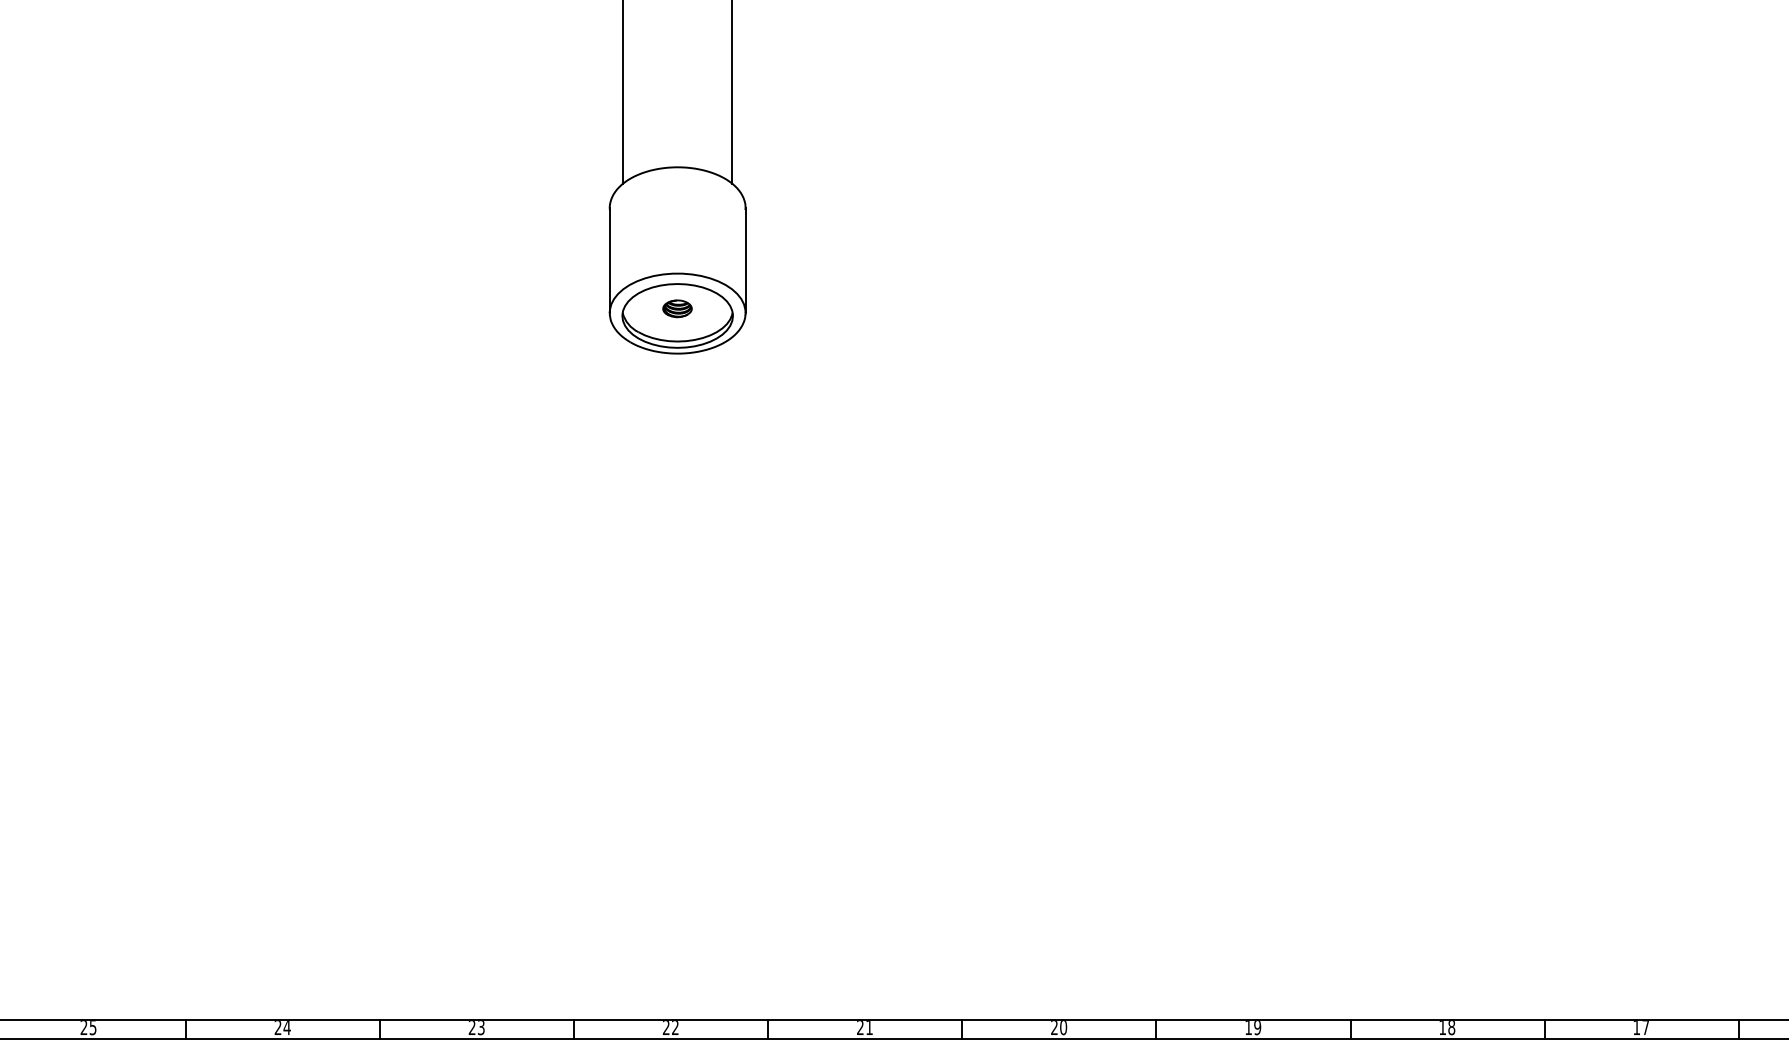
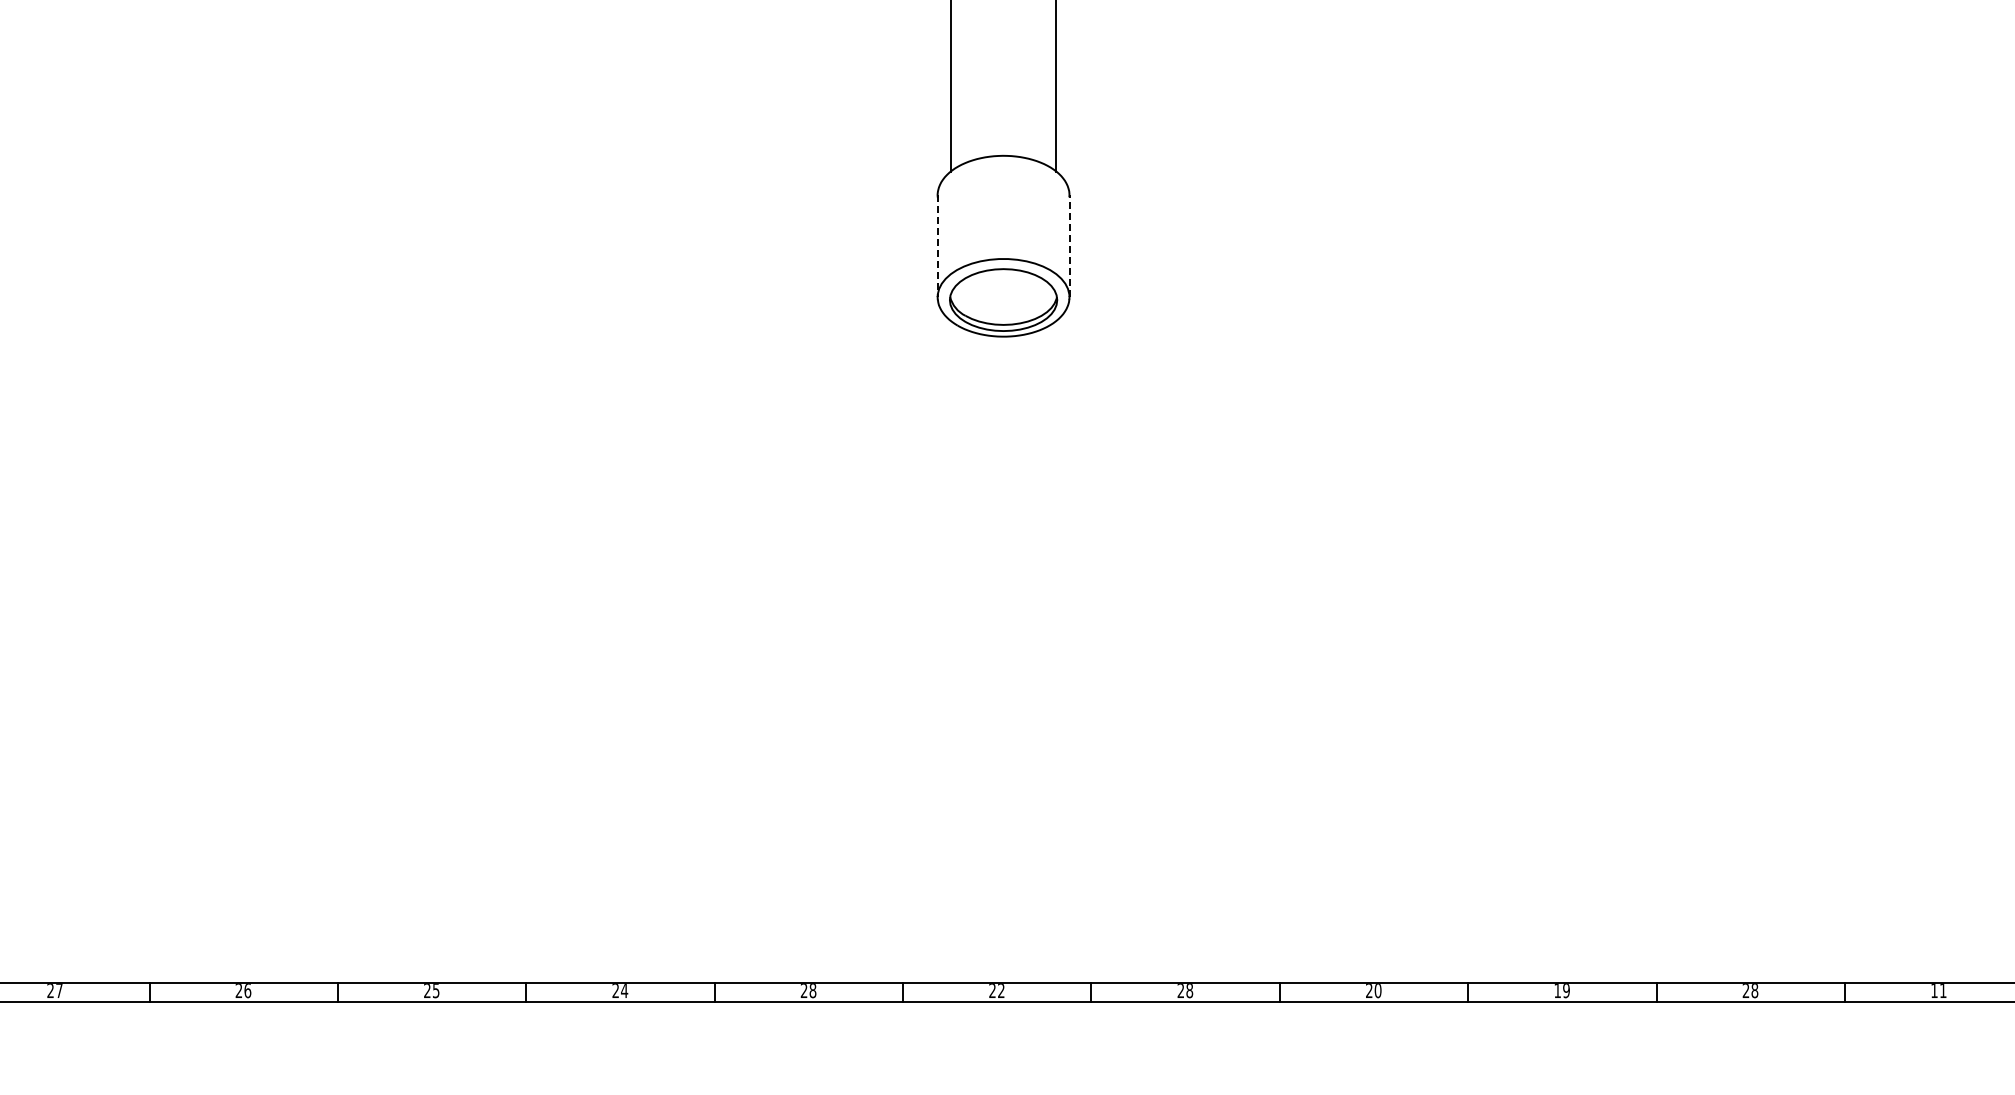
line: (609, 260) -> (937, 246), solid -> dashed
line: (745, 260) -> (1069, 246), solid -> dashed
part: (677, 309) -> (1003, 293), removed
text: (1442, 1027) -> (1745, 990), 18 -> 28
text: (1646, 1027) -> (1943, 990), 17 -> 11
text: (480, 1028) -> (812, 991), 23 -> 28
text: (869, 1028) -> (1189, 991), 21 -> 28

